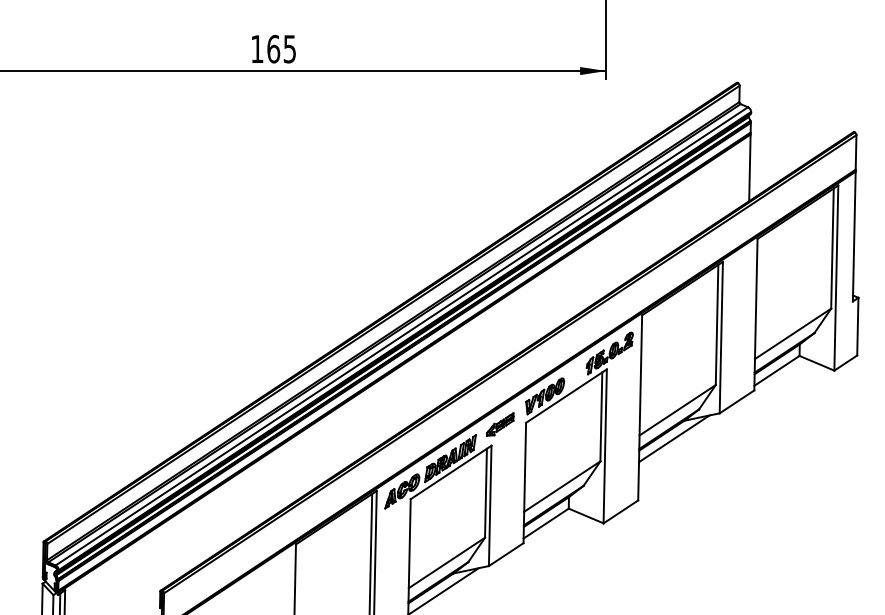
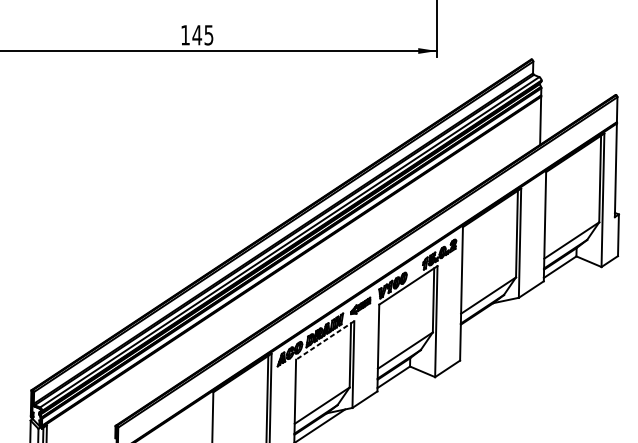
text: (273, 48) -> (197, 34), 165 -> 145
line: (674, 438) -> (486, 315), removed
line: (450, 472) -> (324, 340), solid -> dashed

